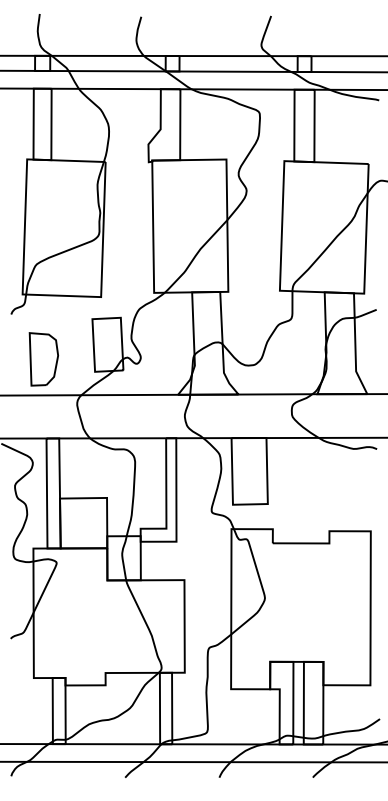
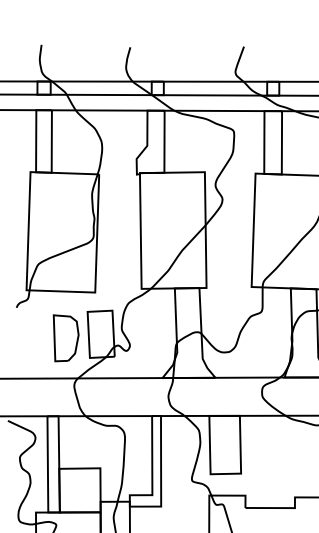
part: (43, 359) -> (65, 338), moved

